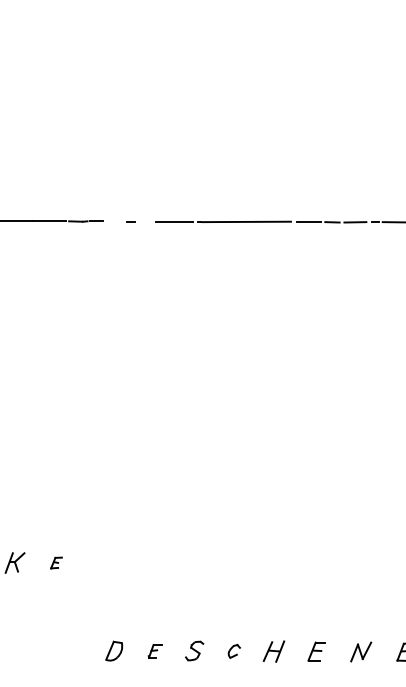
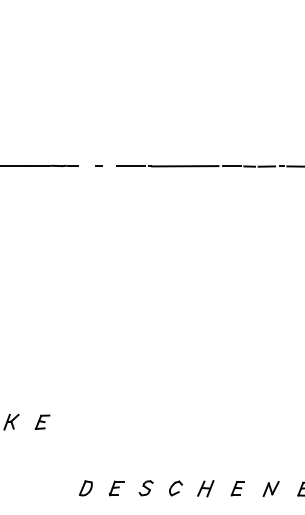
part: (56, 562) -> (42, 421), size x1.67
part: (154, 651) -> (116, 488), size x1.43
part: (234, 651) -> (176, 488), size x1.43

